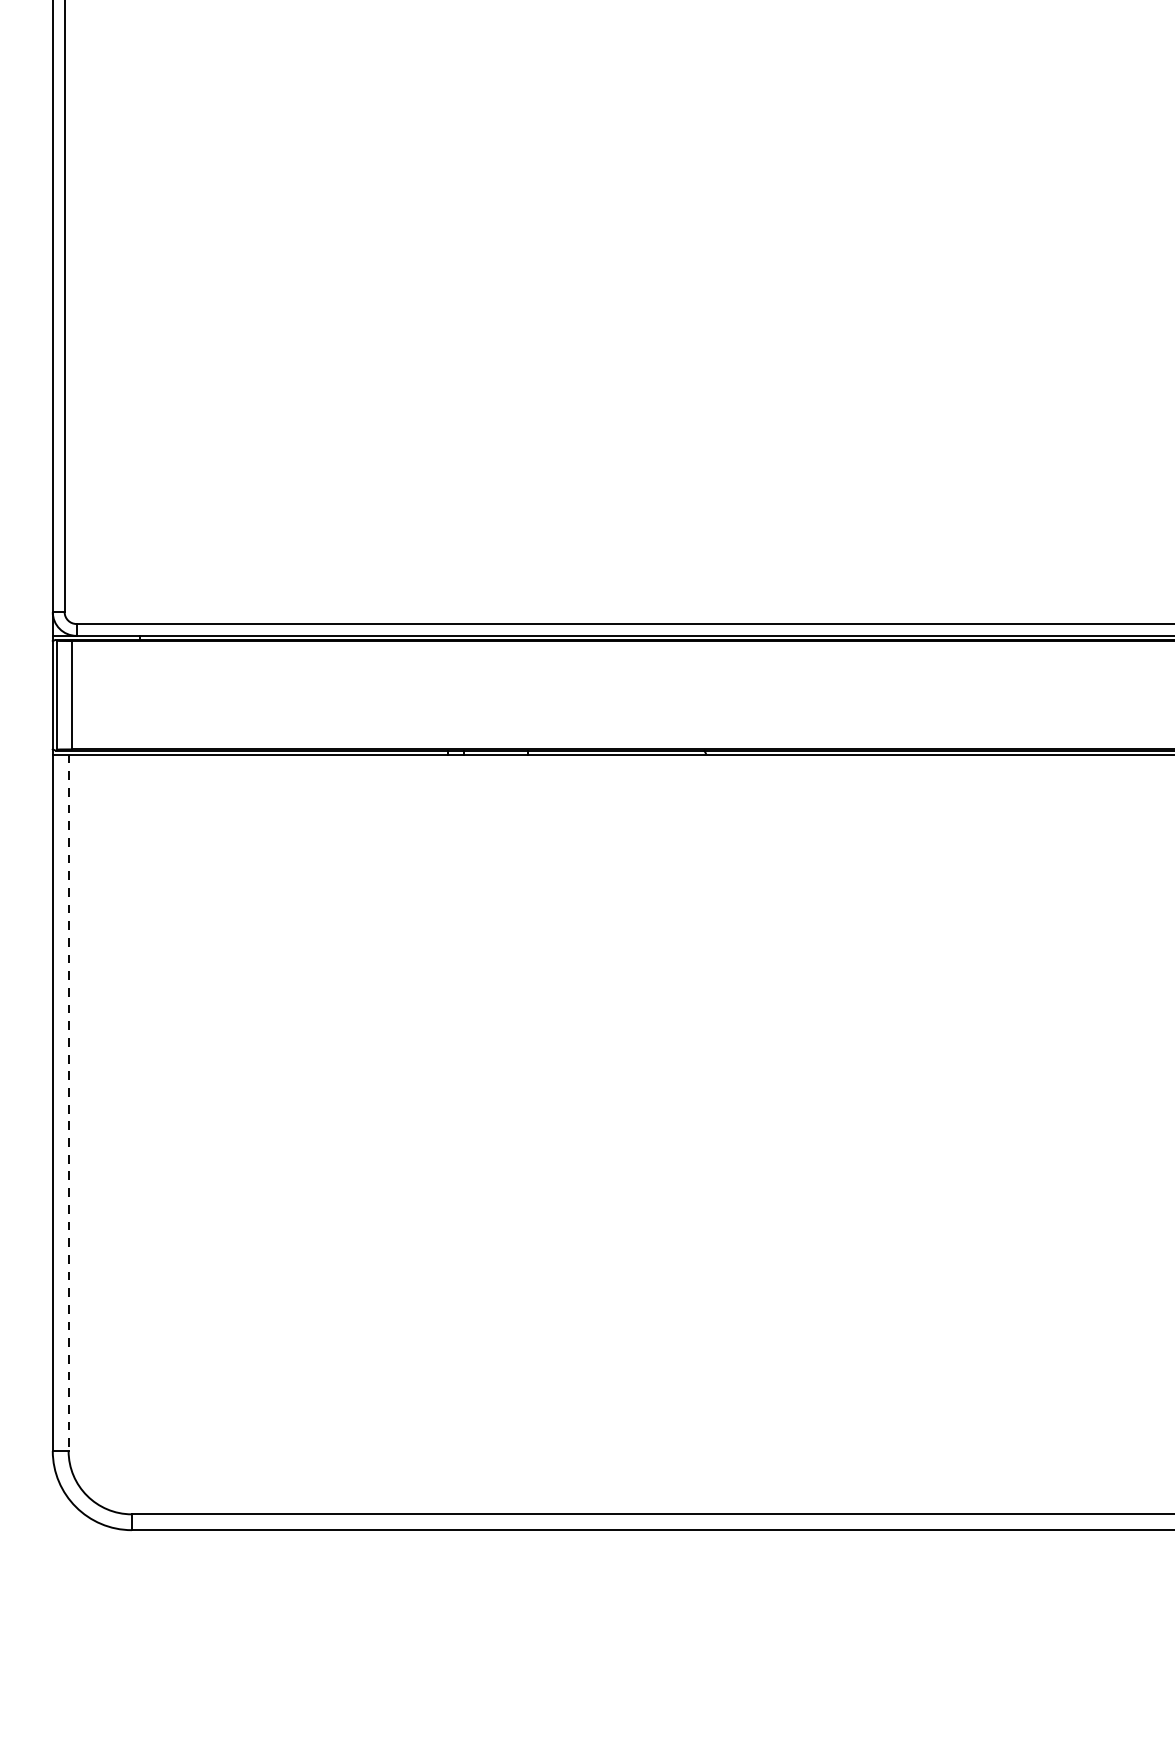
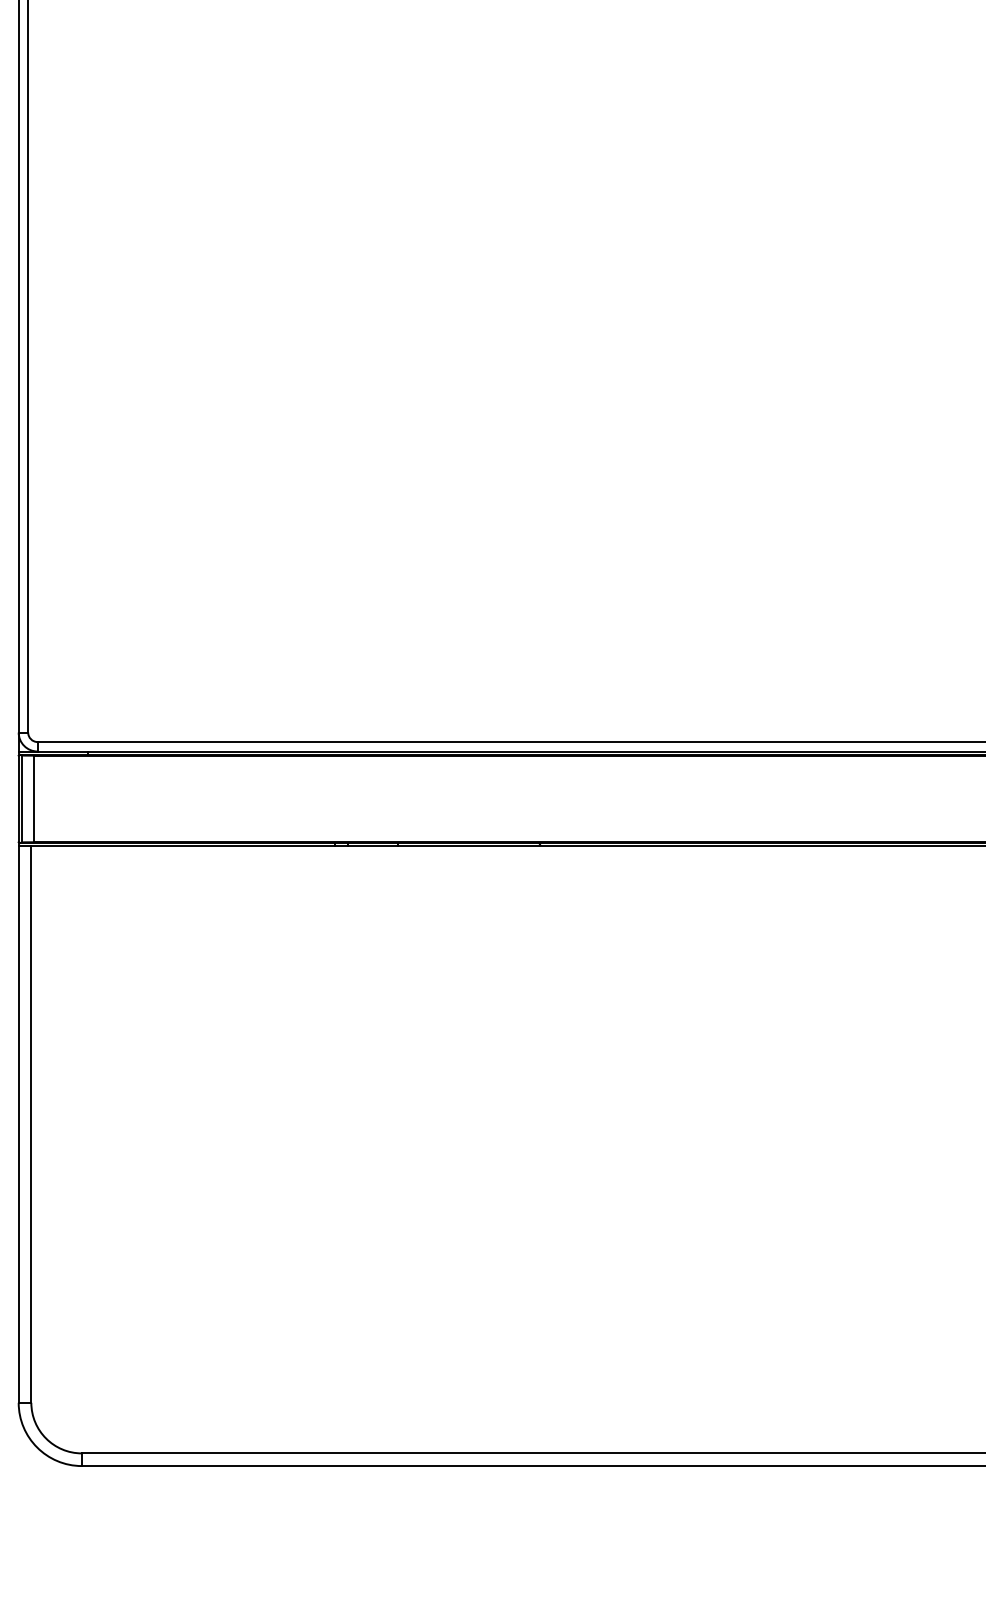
line: (68, 1103) -> (31, 1125), dashed -> solid

